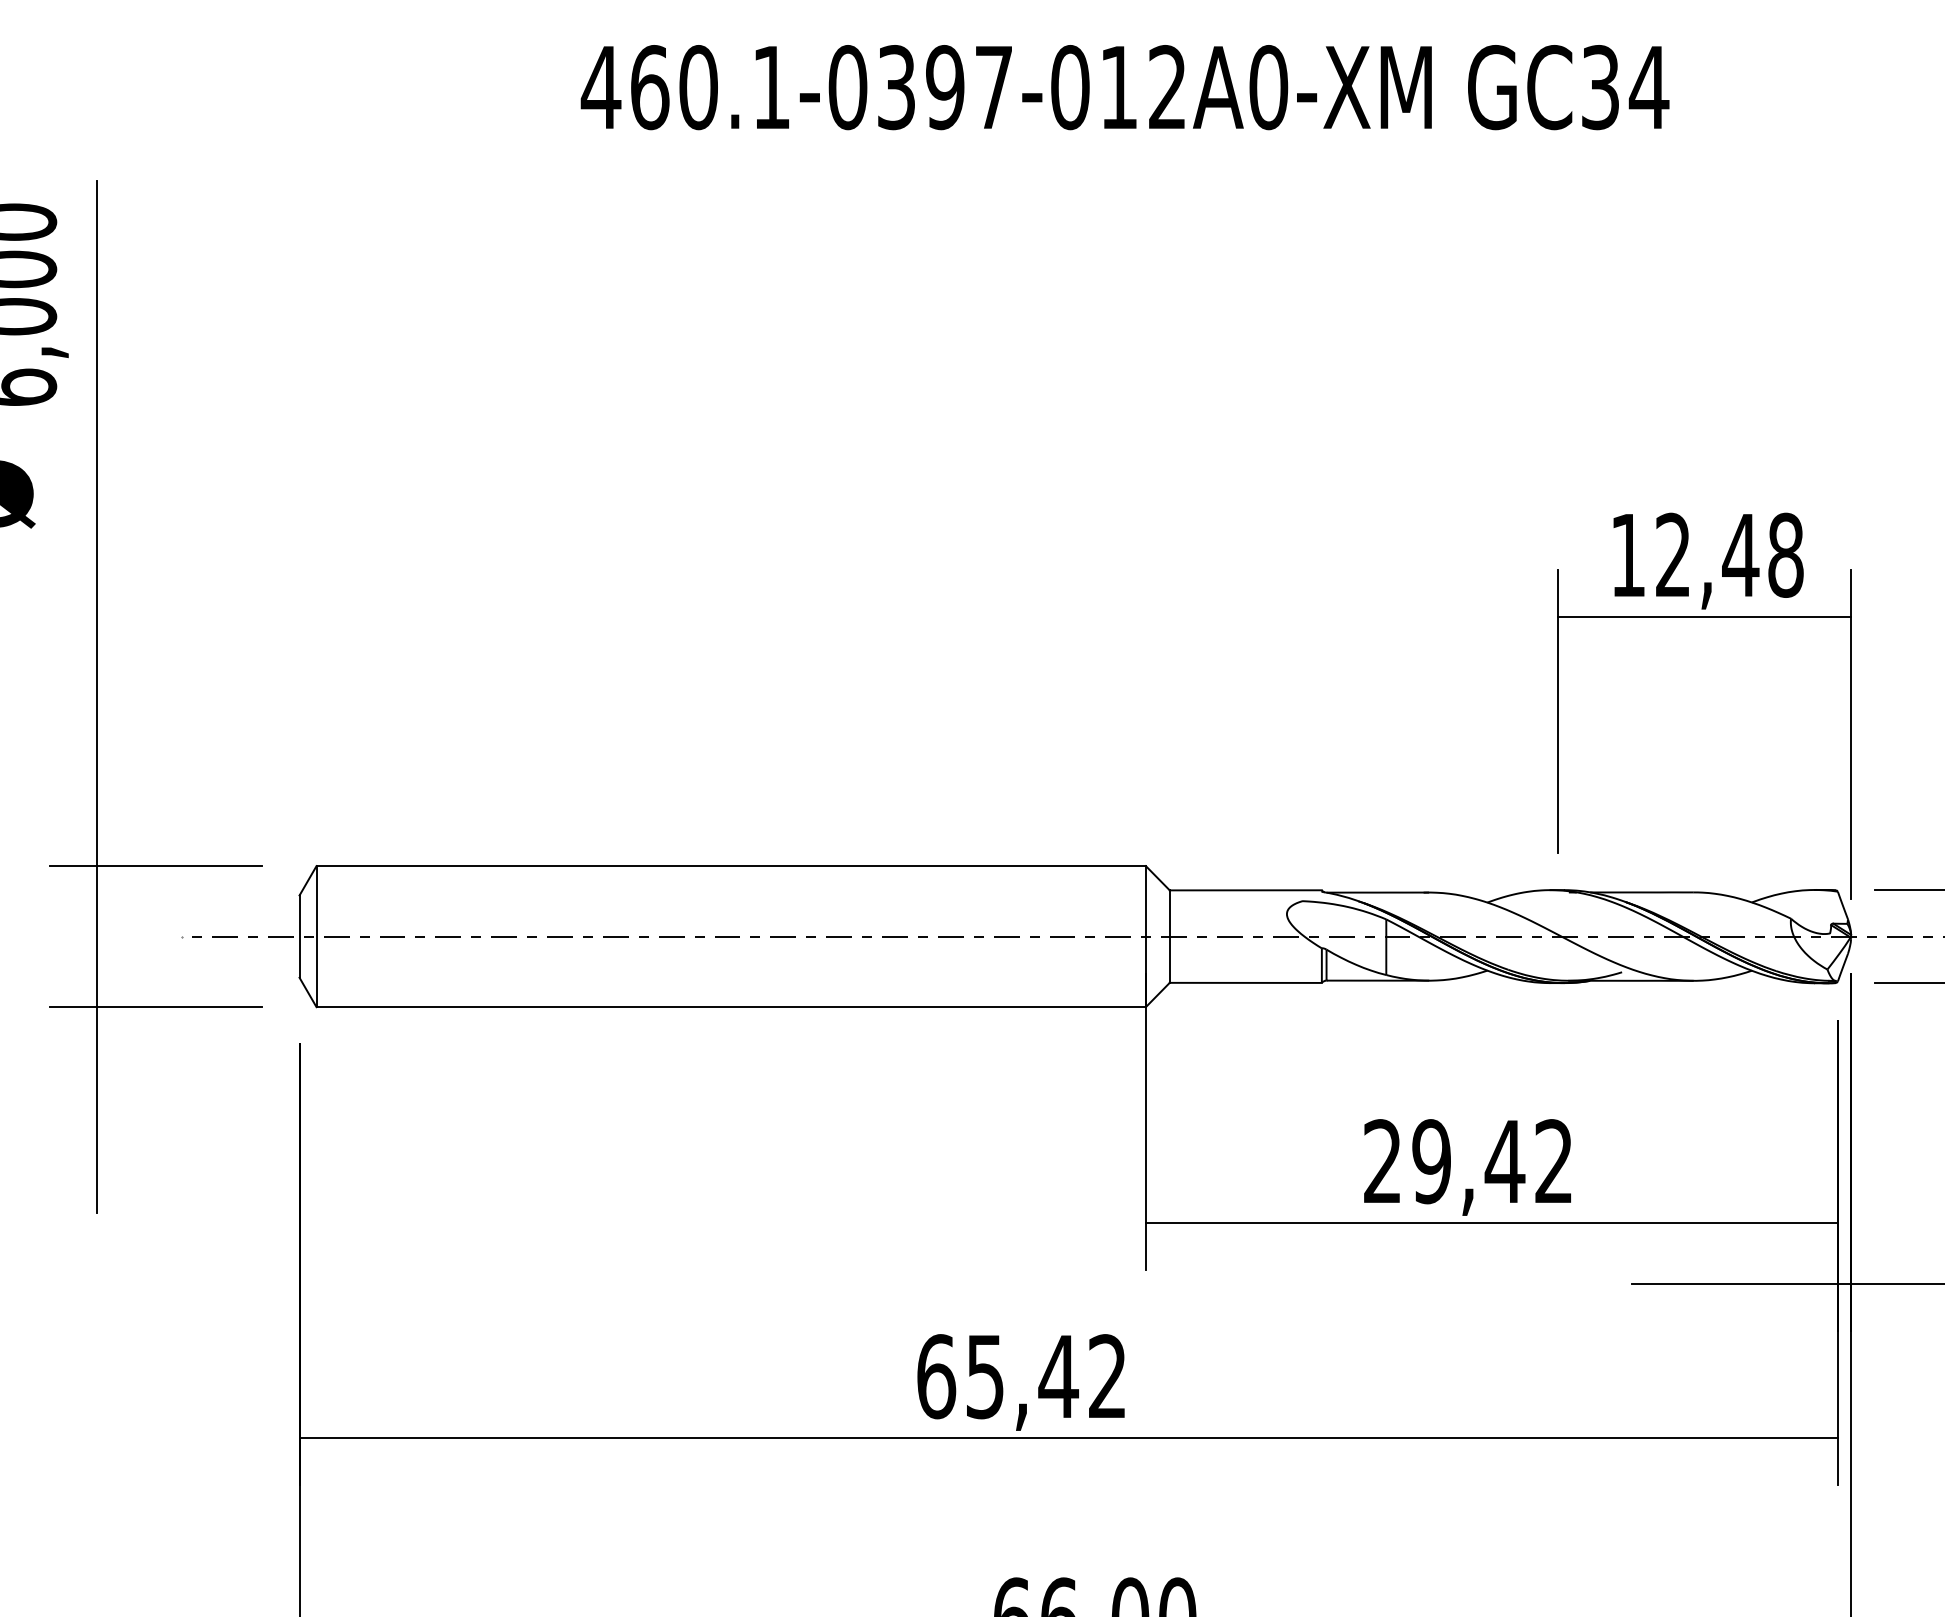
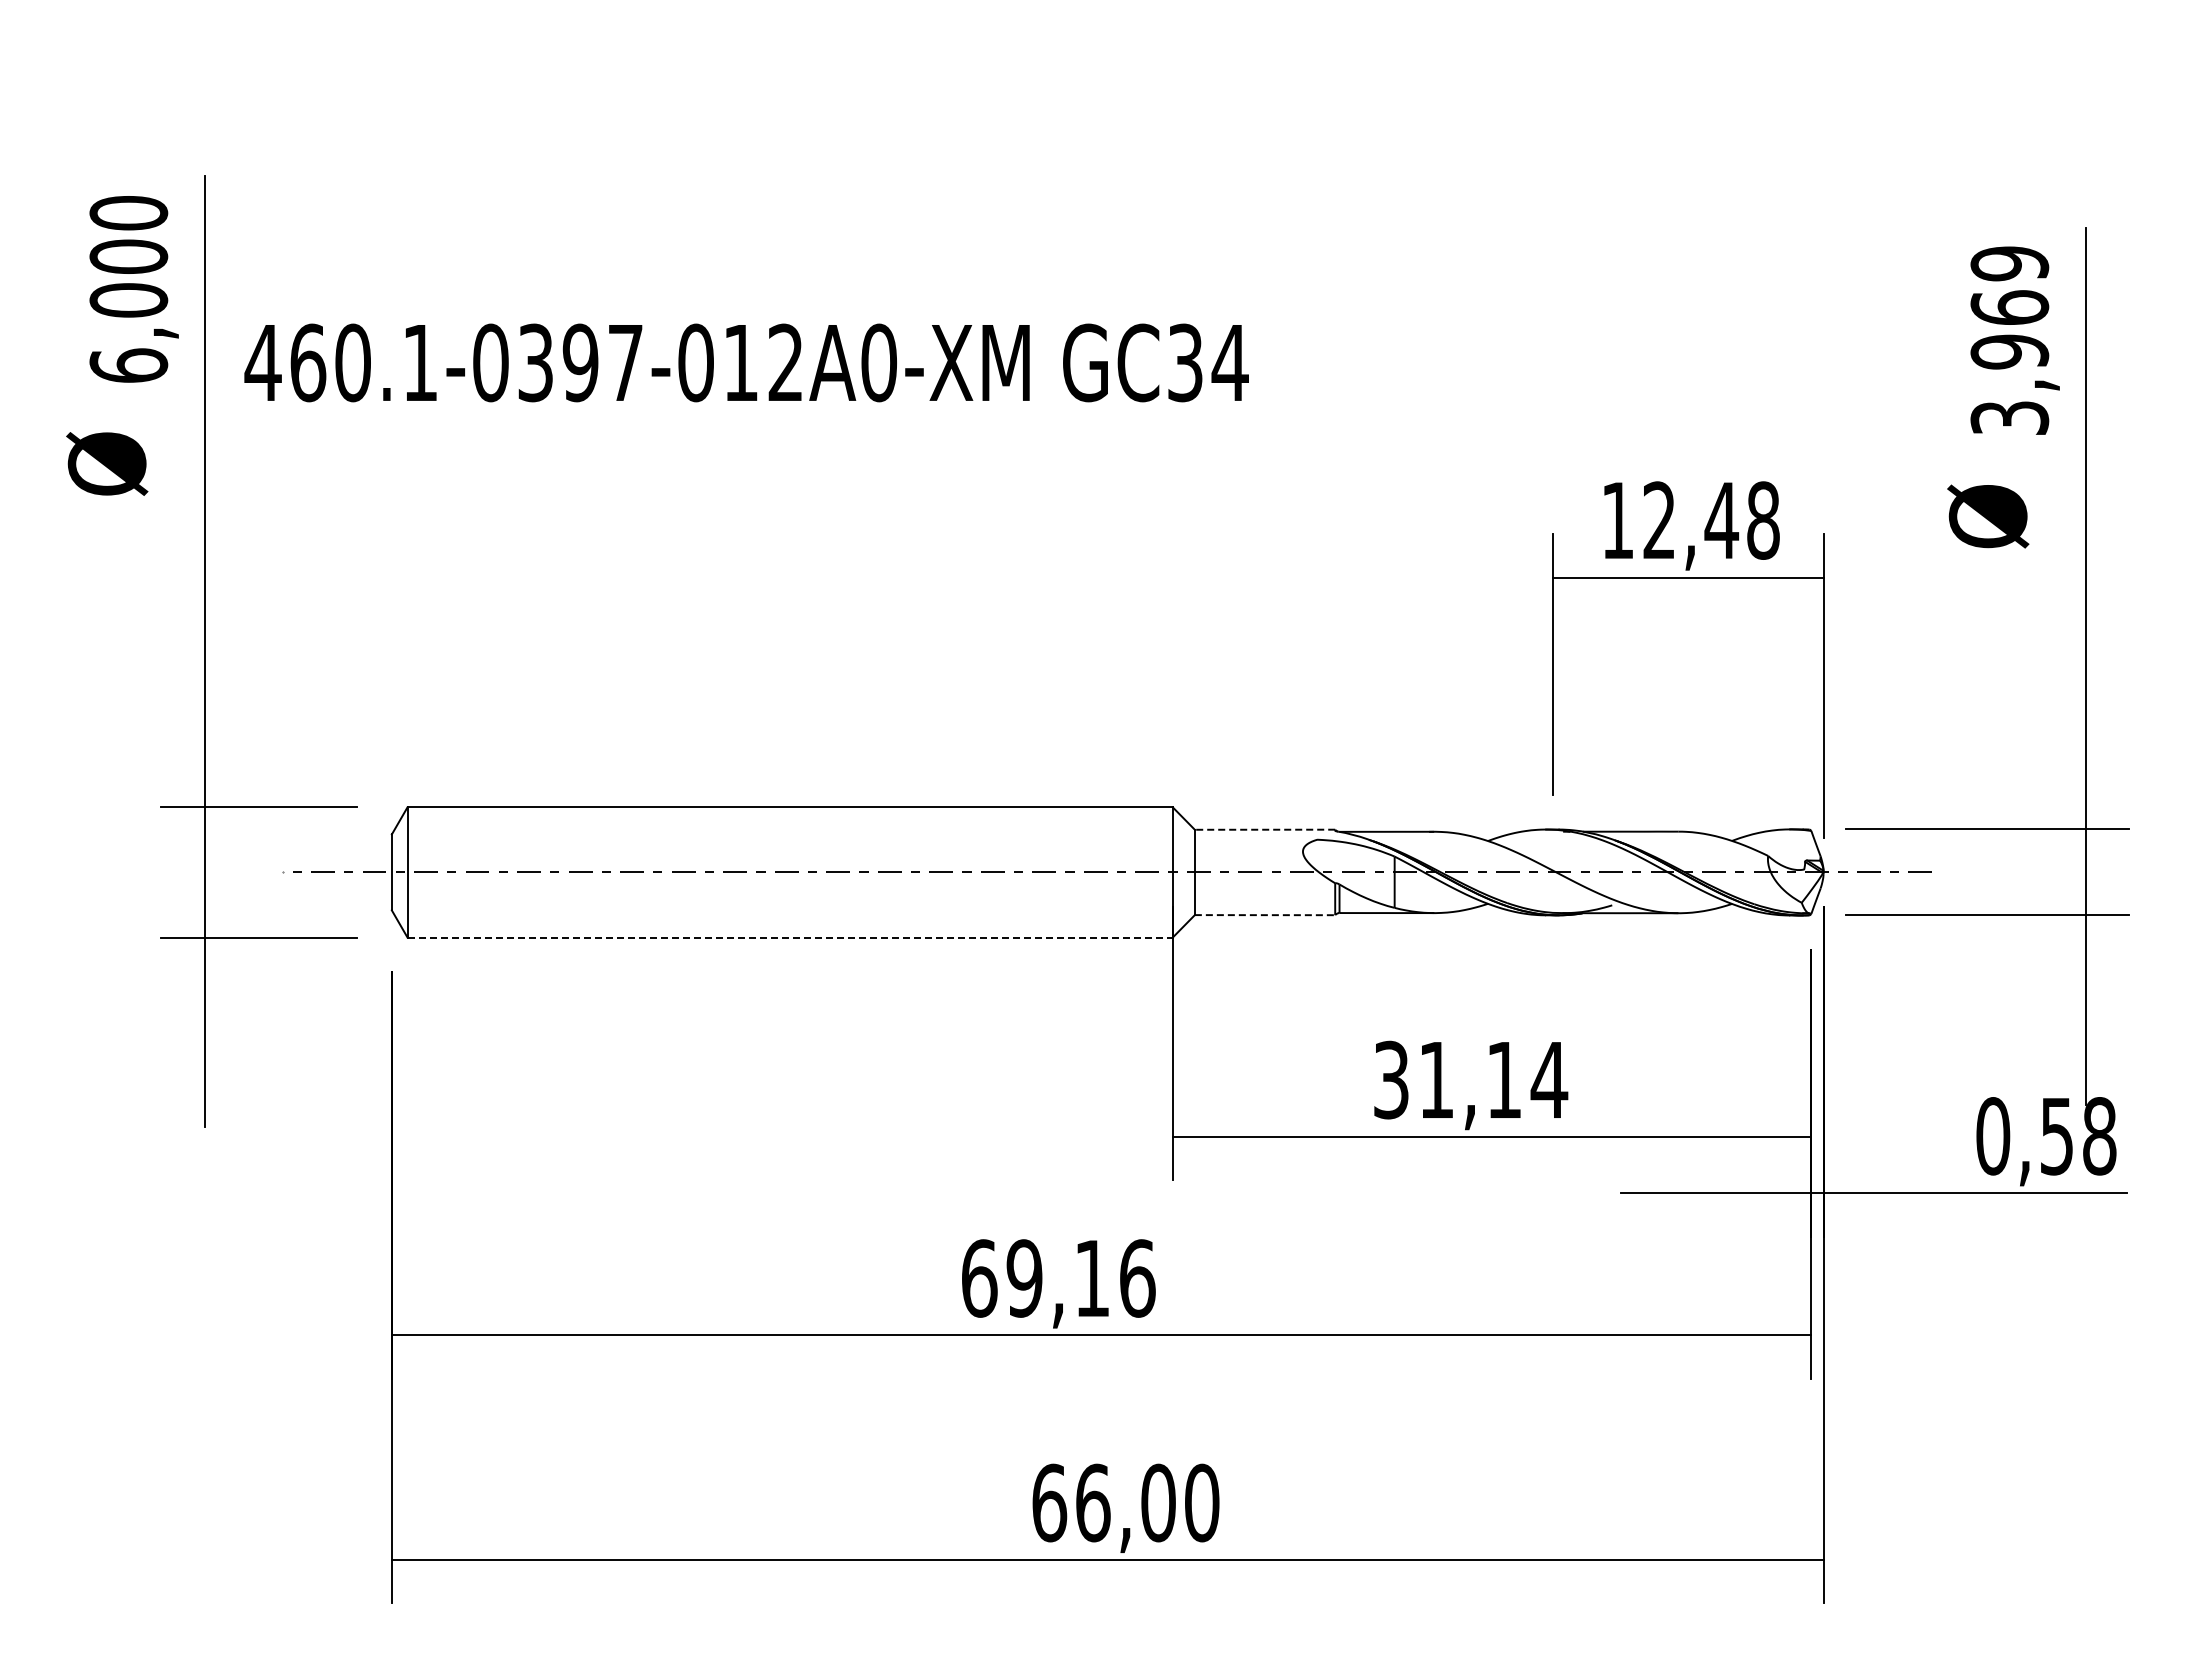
text: (1124, 87) -> (746, 362), moved
line: (1245, 890) -> (1264, 829), solid -> dashed
line: (1246, 983) -> (1265, 915), solid -> dashed
line: (731, 1007) -> (790, 937), solid -> dashed
text: (1469, 1161) -> (1471, 1079), 29,42 -> 31,14
text: (1045, 1376) -> (1080, 1278), 65,42 -> 69,16

